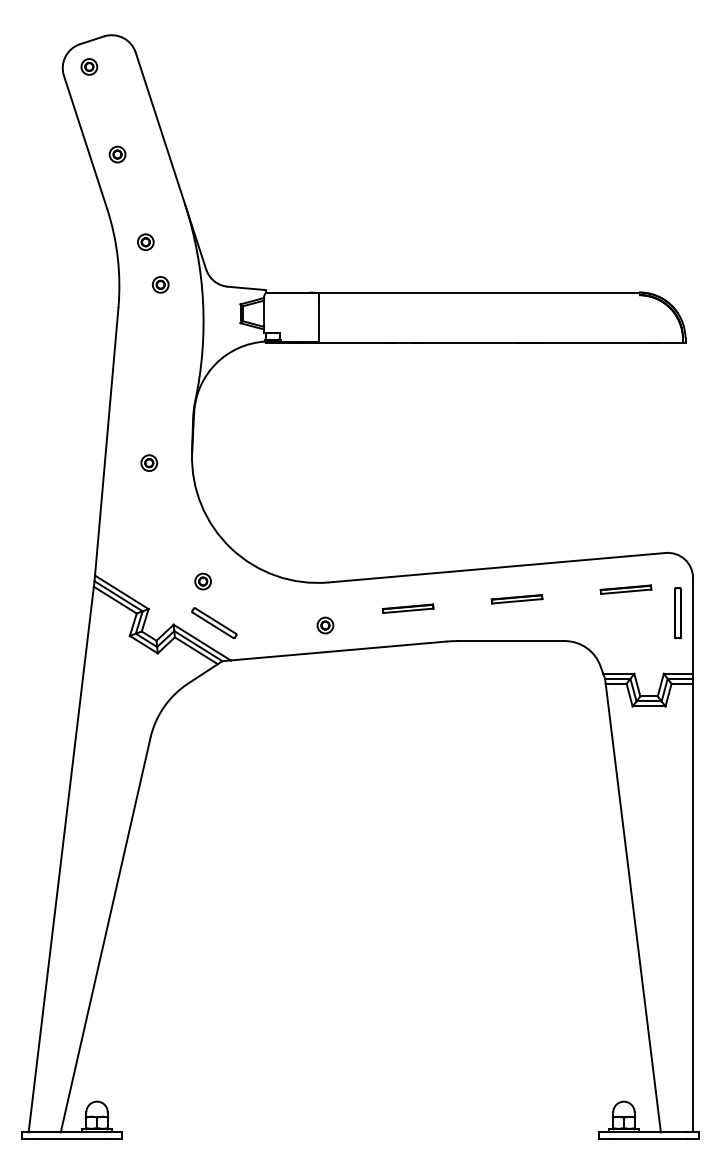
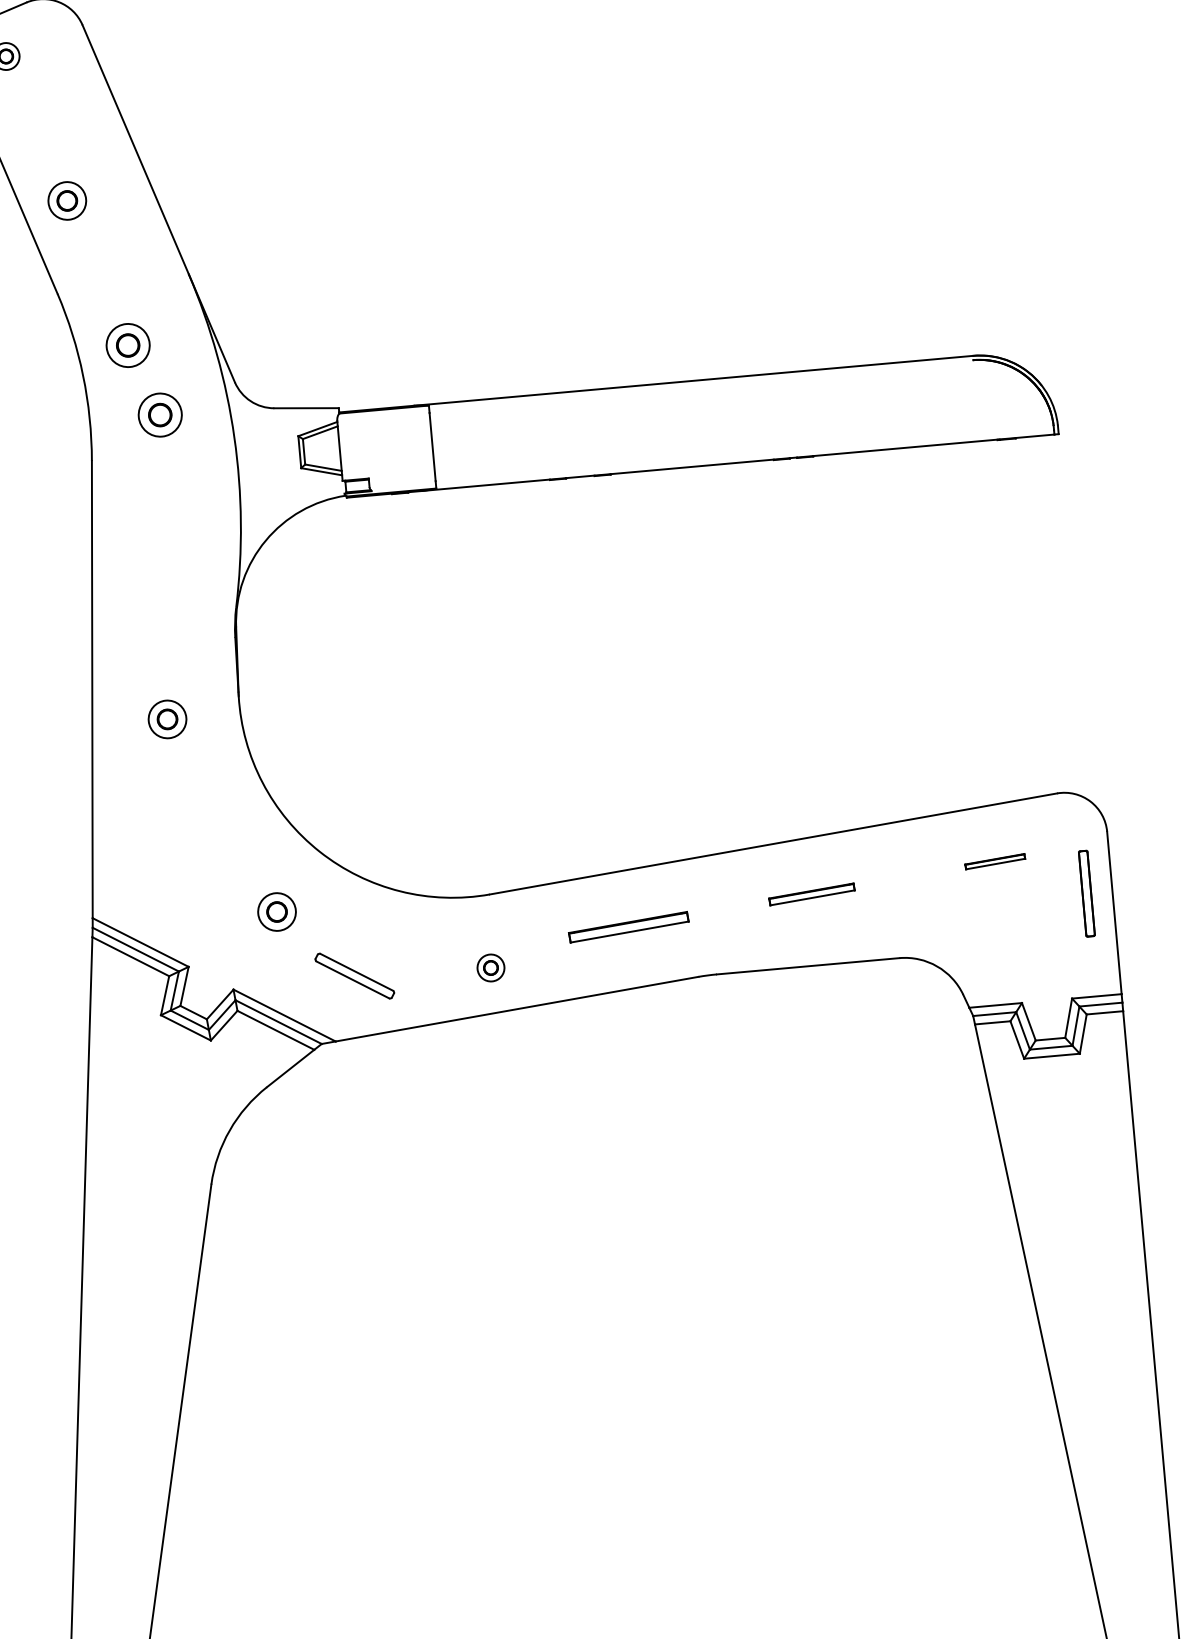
part: (117, 154) -> (67, 200), size x1.4
part: (145, 241) -> (127, 344), size x1.6
part: (160, 284) -> (159, 414), size x1.6
part: (149, 462) -> (167, 718), size x1.4
part: (202, 581) -> (275, 911), size x1.4
part: (625, 589) -> (994, 861), size x0.7
part: (407, 608) -> (627, 926), size x1.4
part: (214, 623) -> (355, 976), moved

